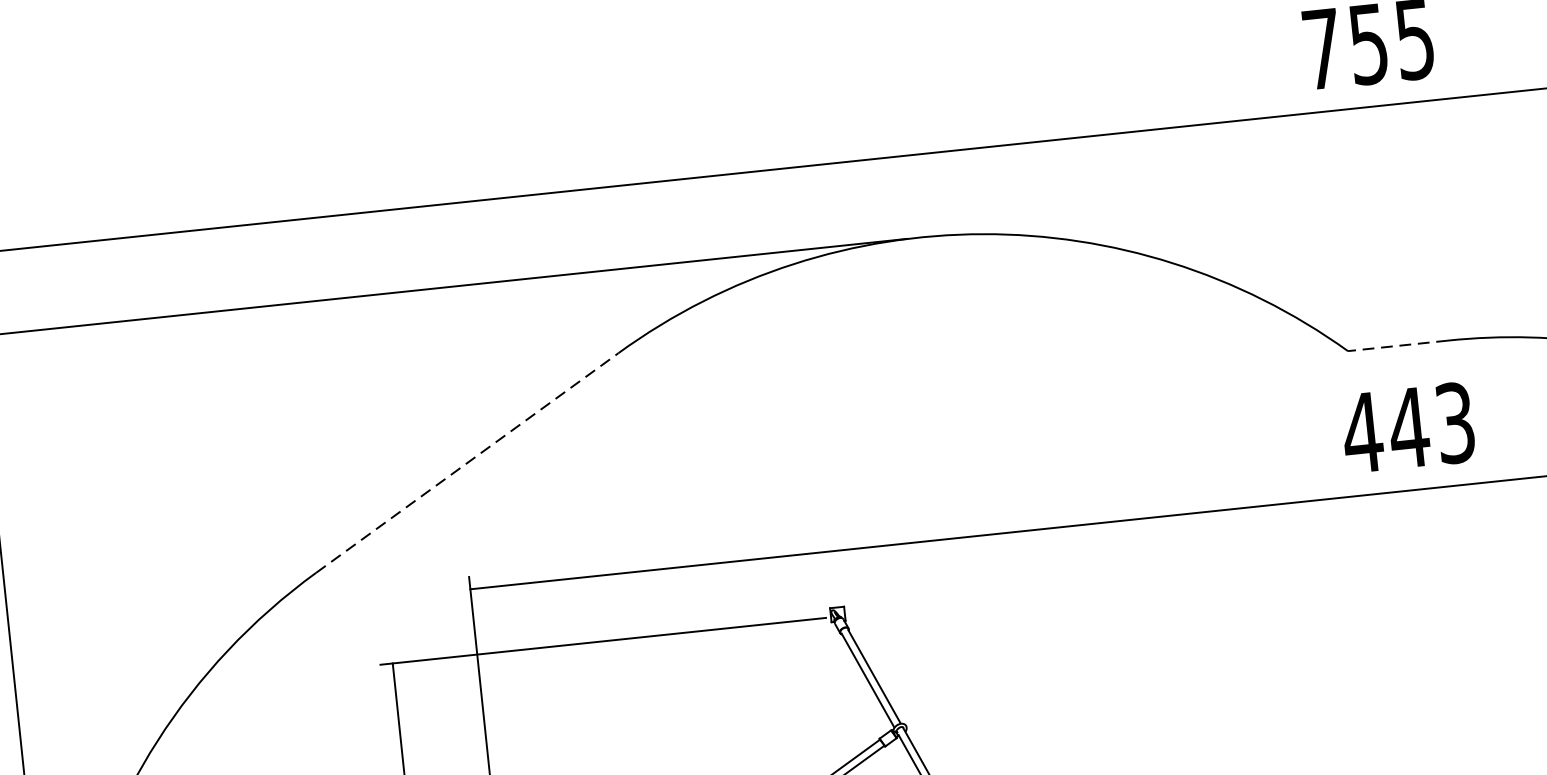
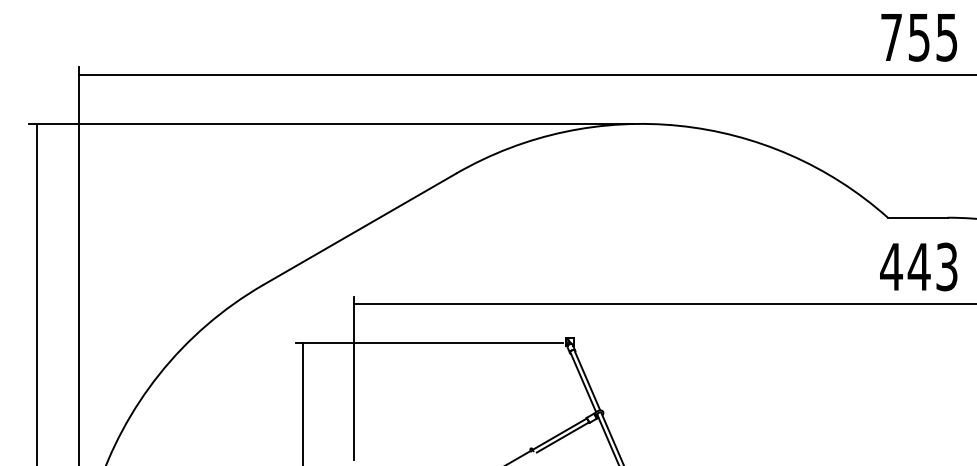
line: (1397, 345) -> (917, 217), dashed -> solid
line: (468, 461) -> (360, 228), dashed -> solid

